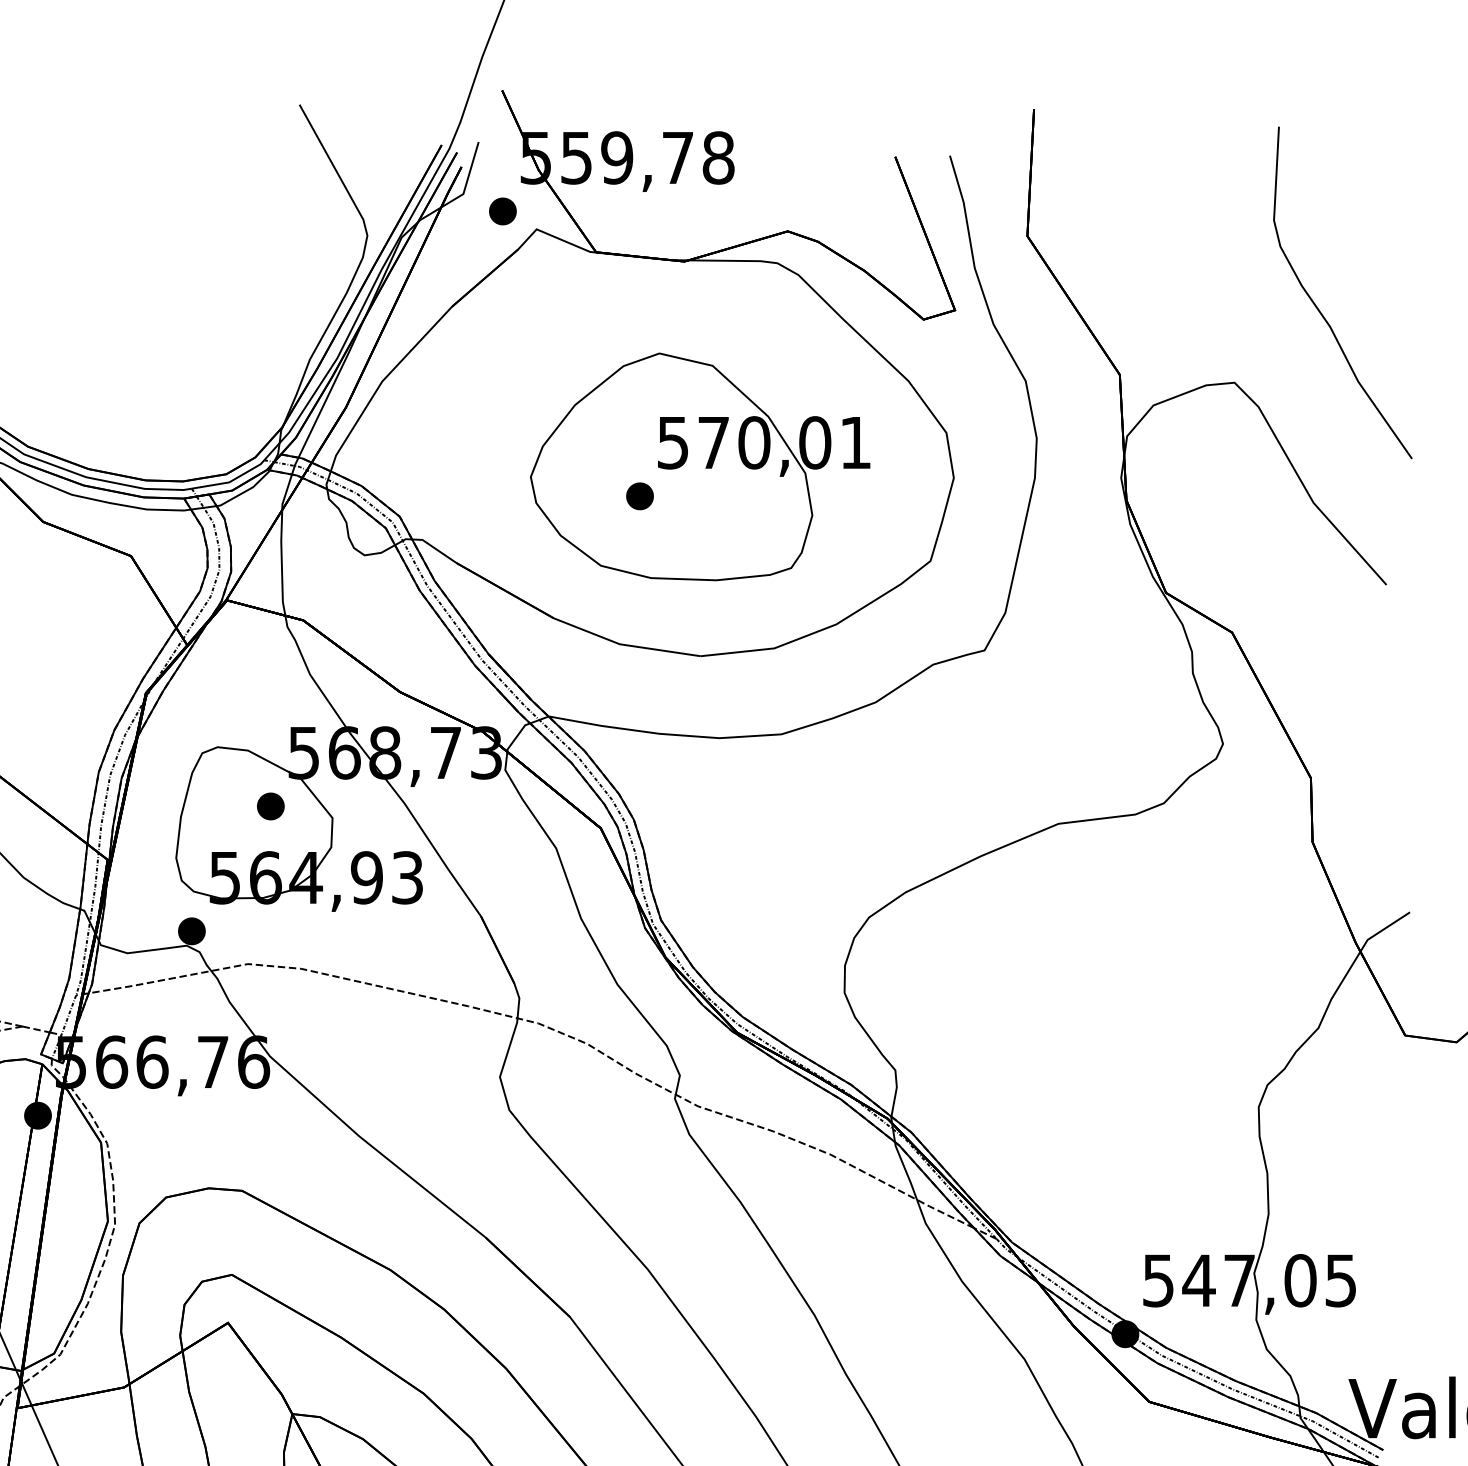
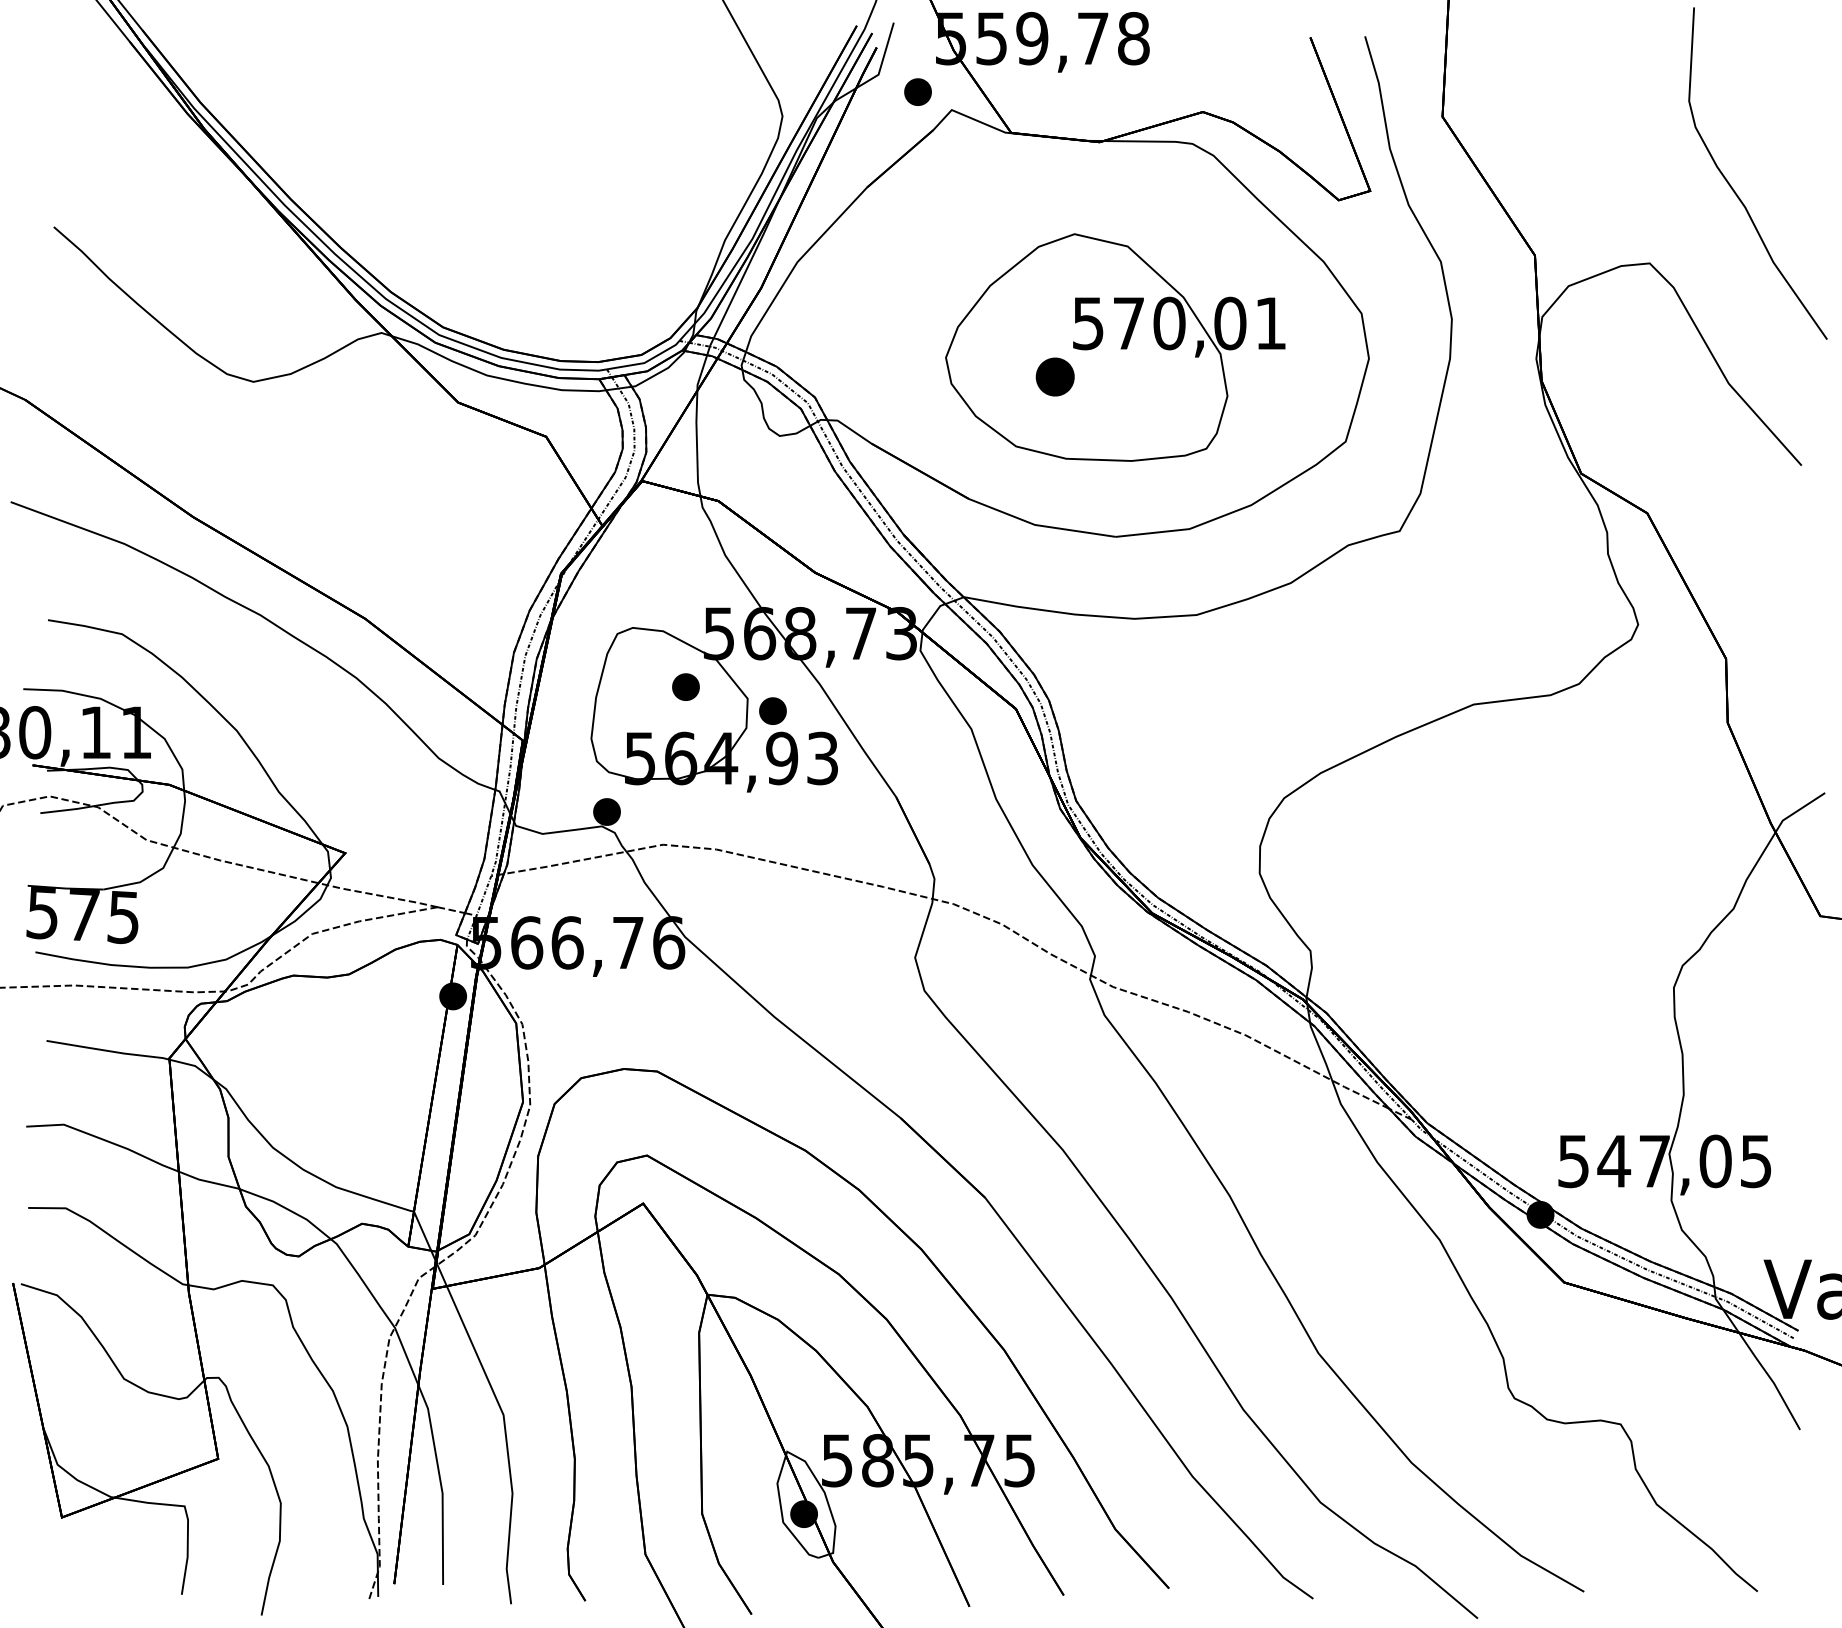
part: (639, 495) -> (1054, 376), size x1.4
part: (357, 829) -> (772, 710), added

